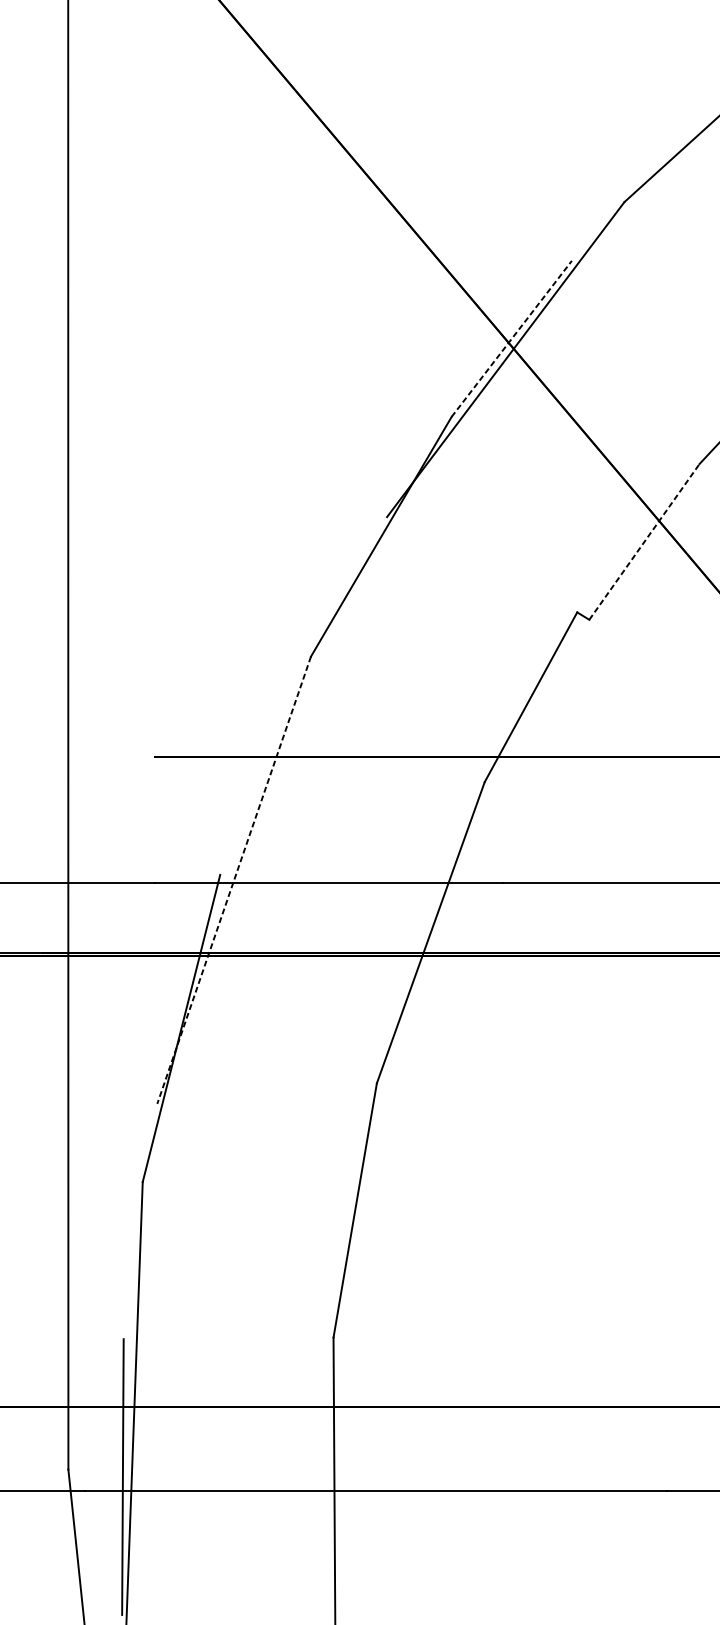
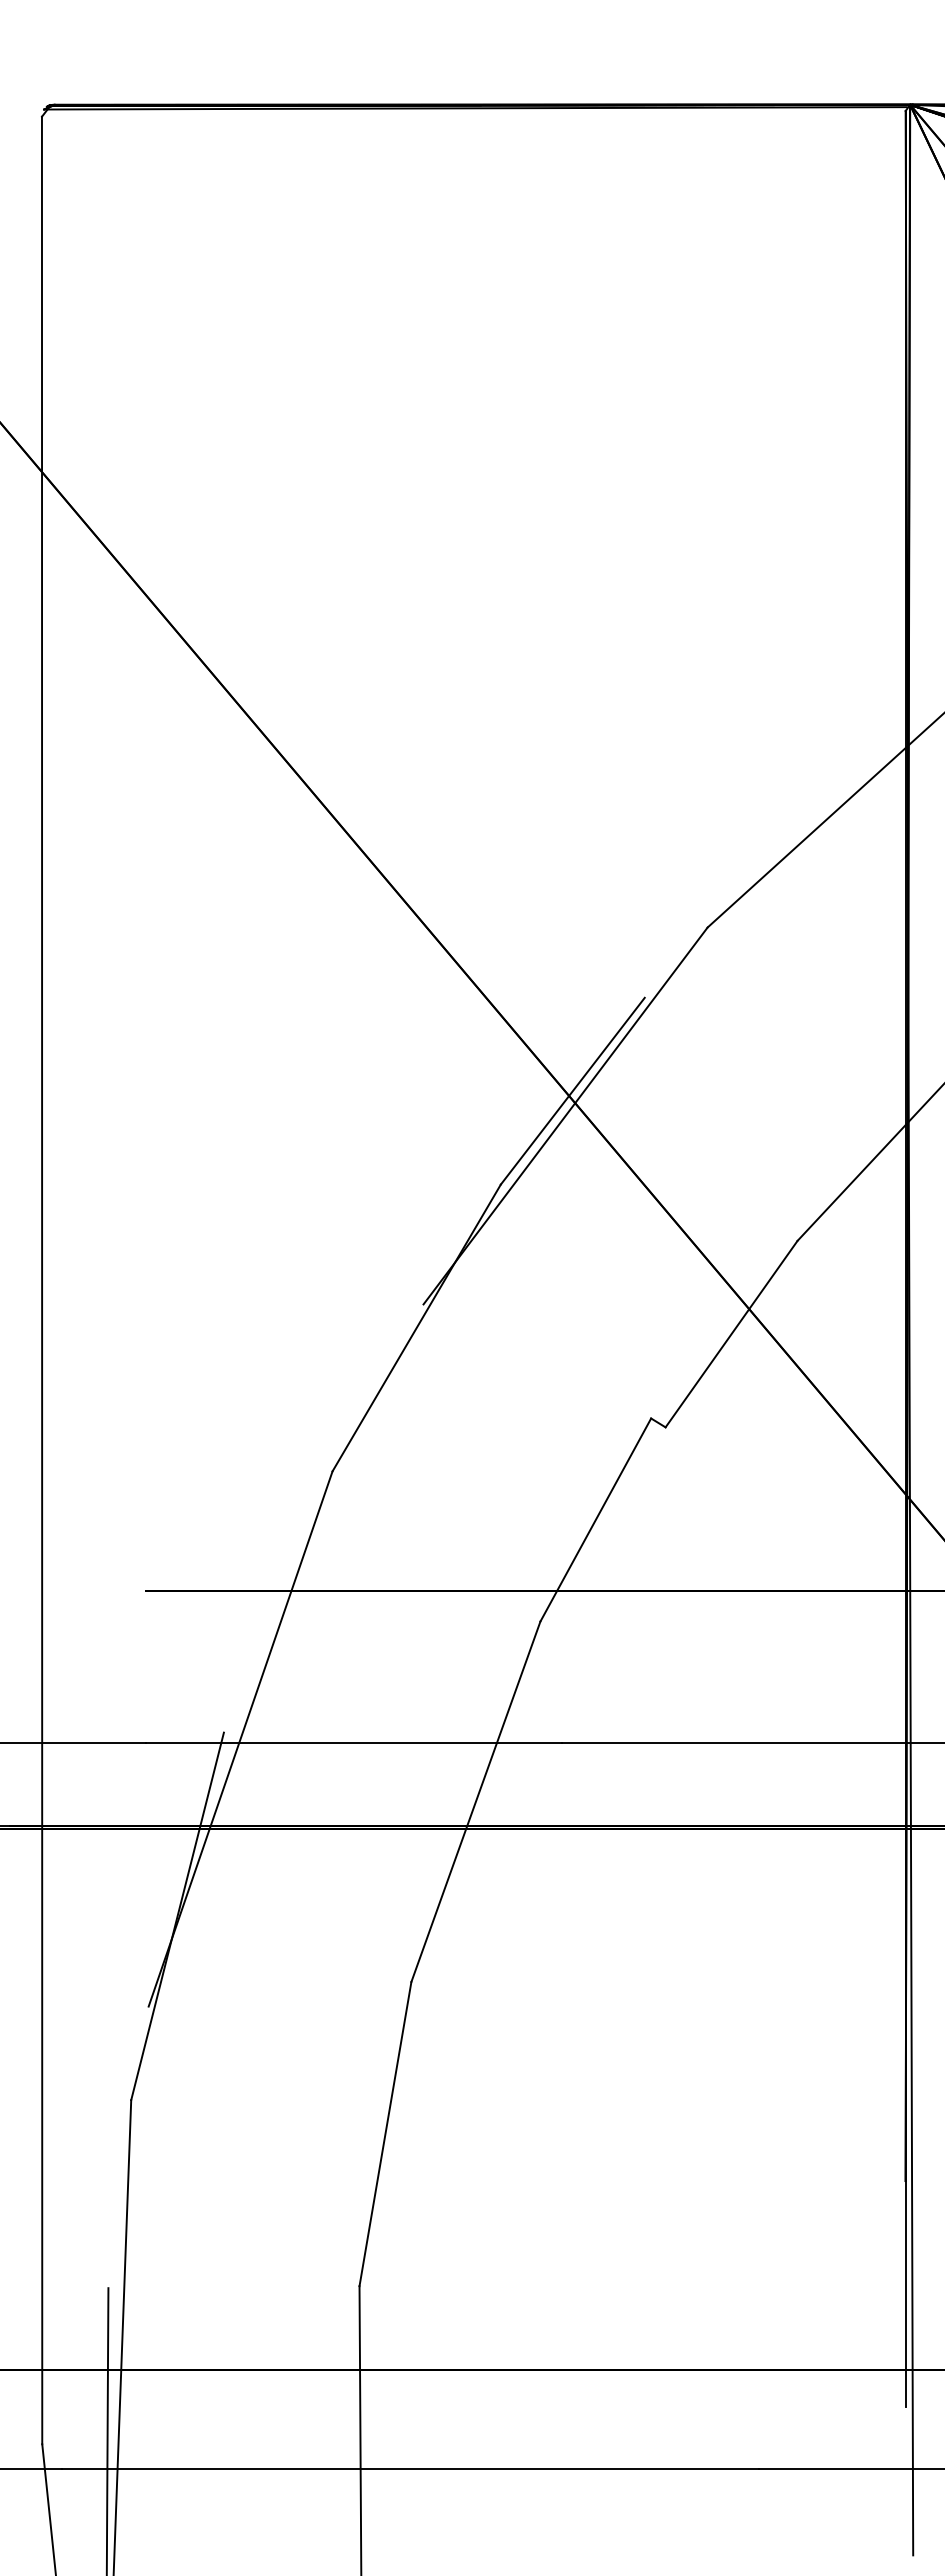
line: (511, 339) -> (572, 1091), dashed -> solid
line: (644, 541) -> (731, 1333), dashed -> solid
line: (234, 879) -> (240, 1738), dashed -> solid

